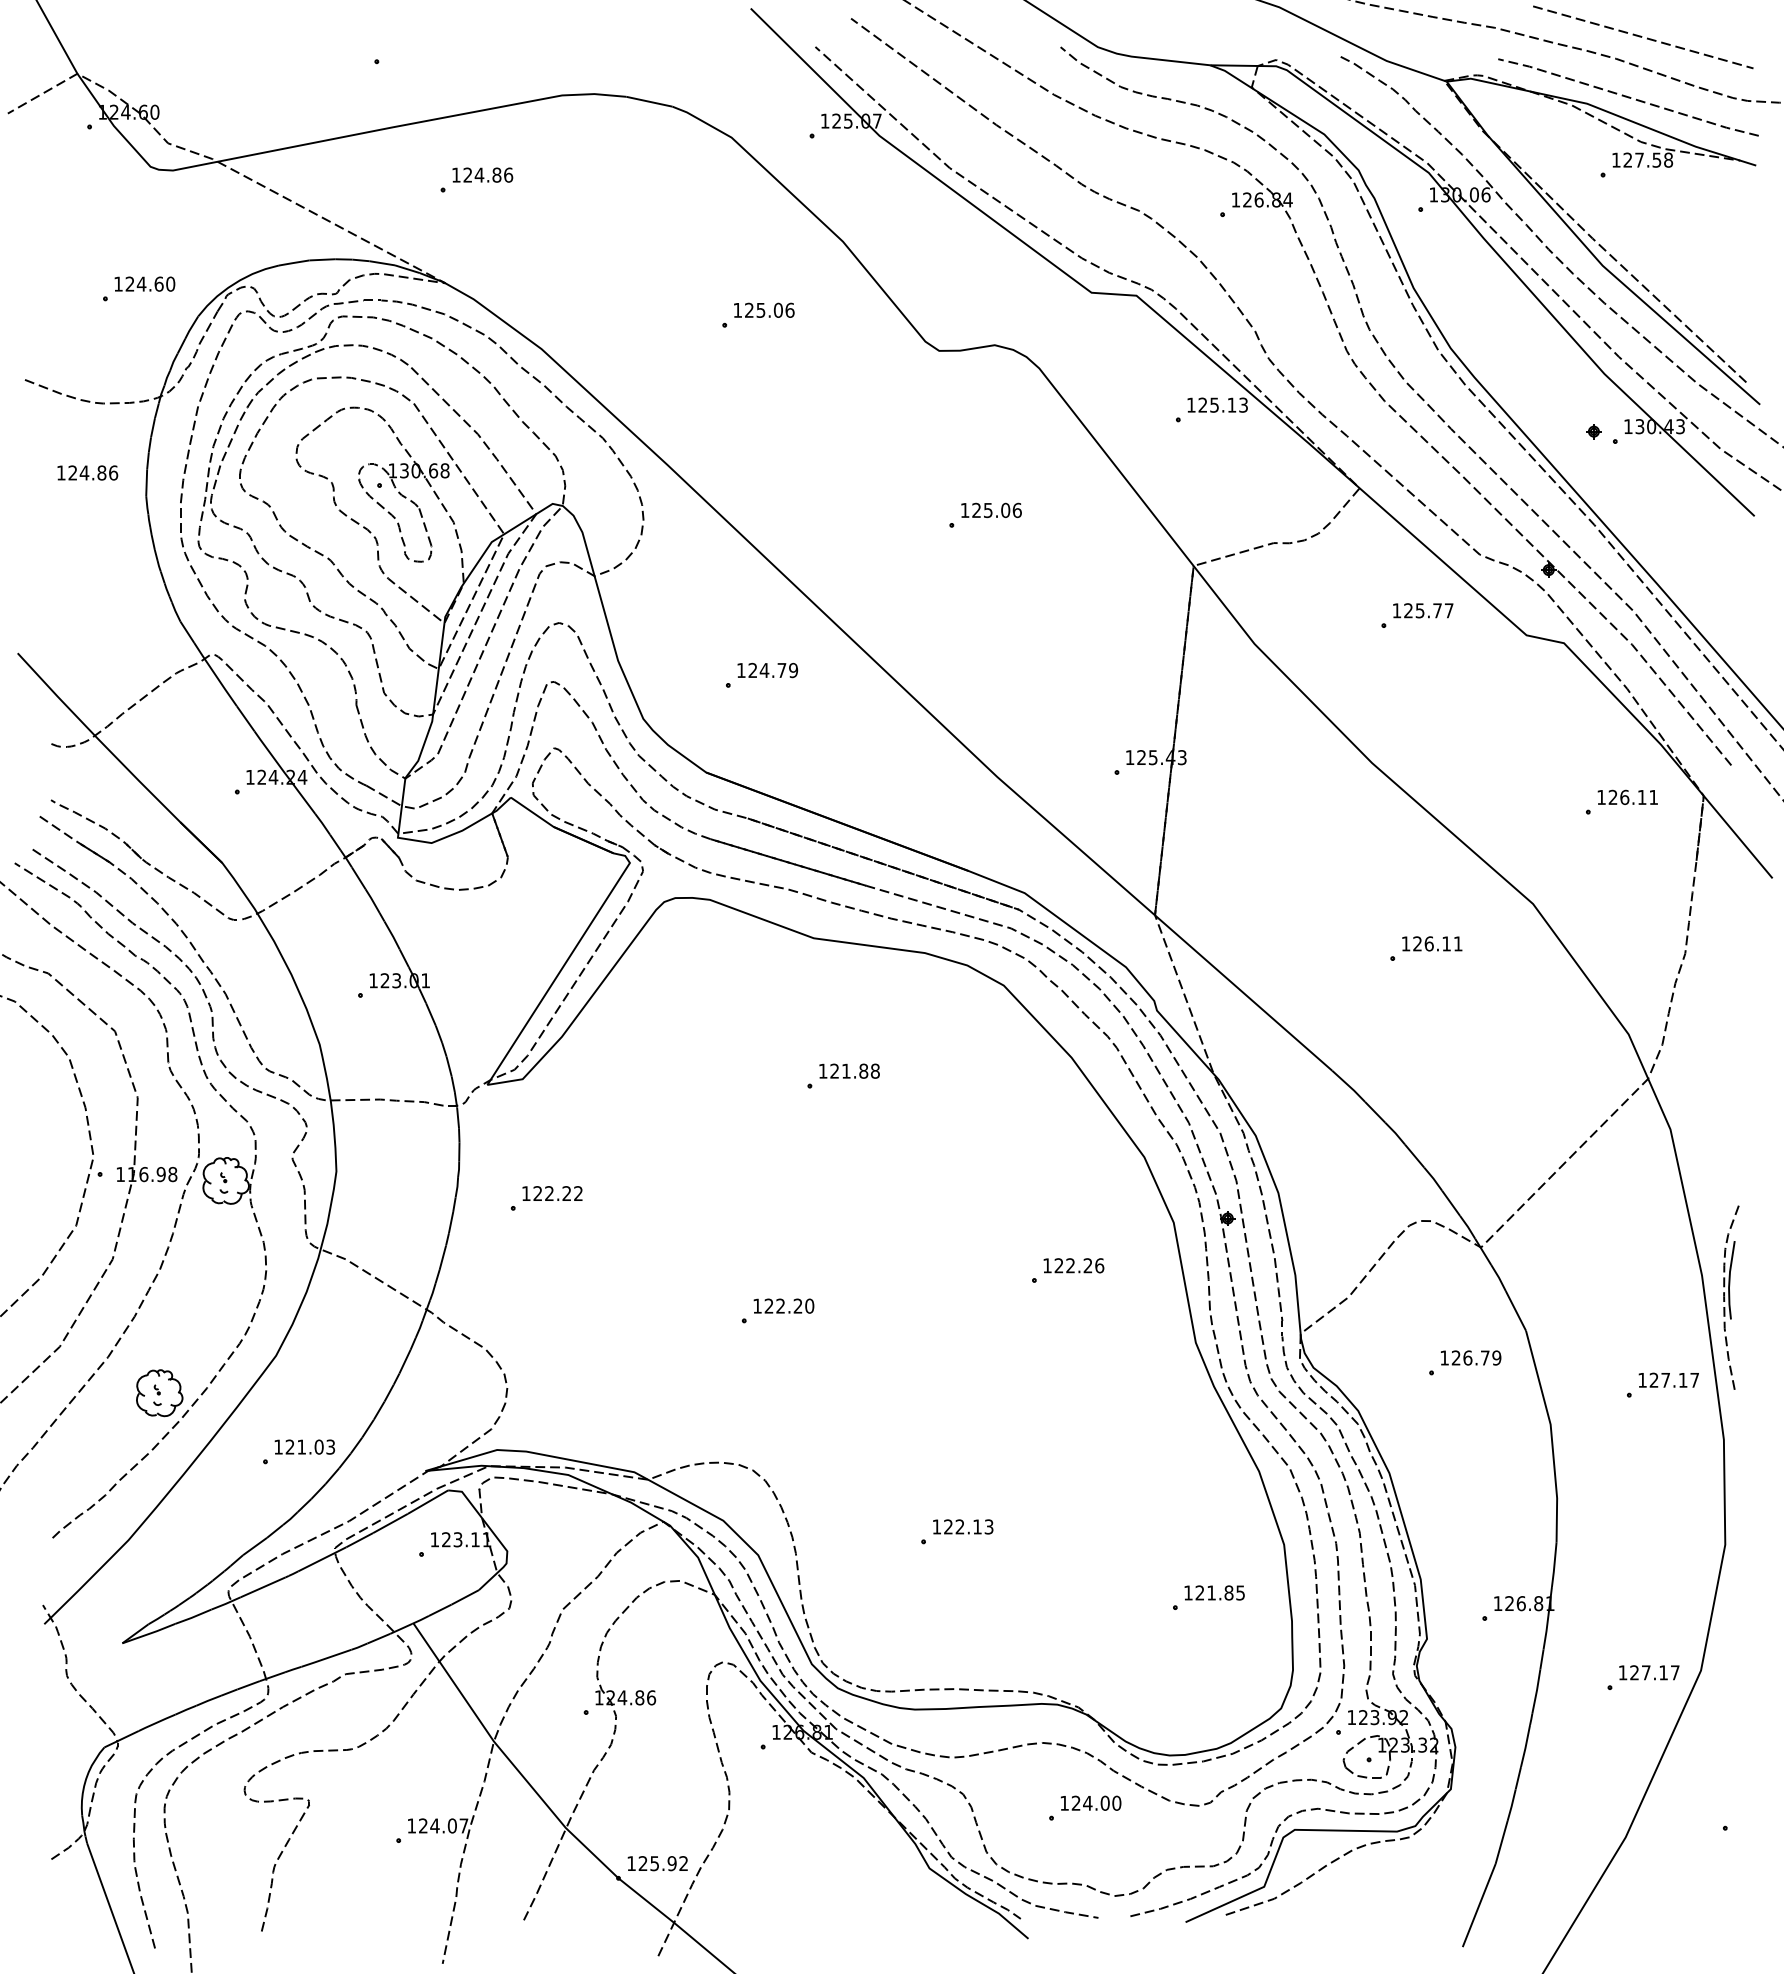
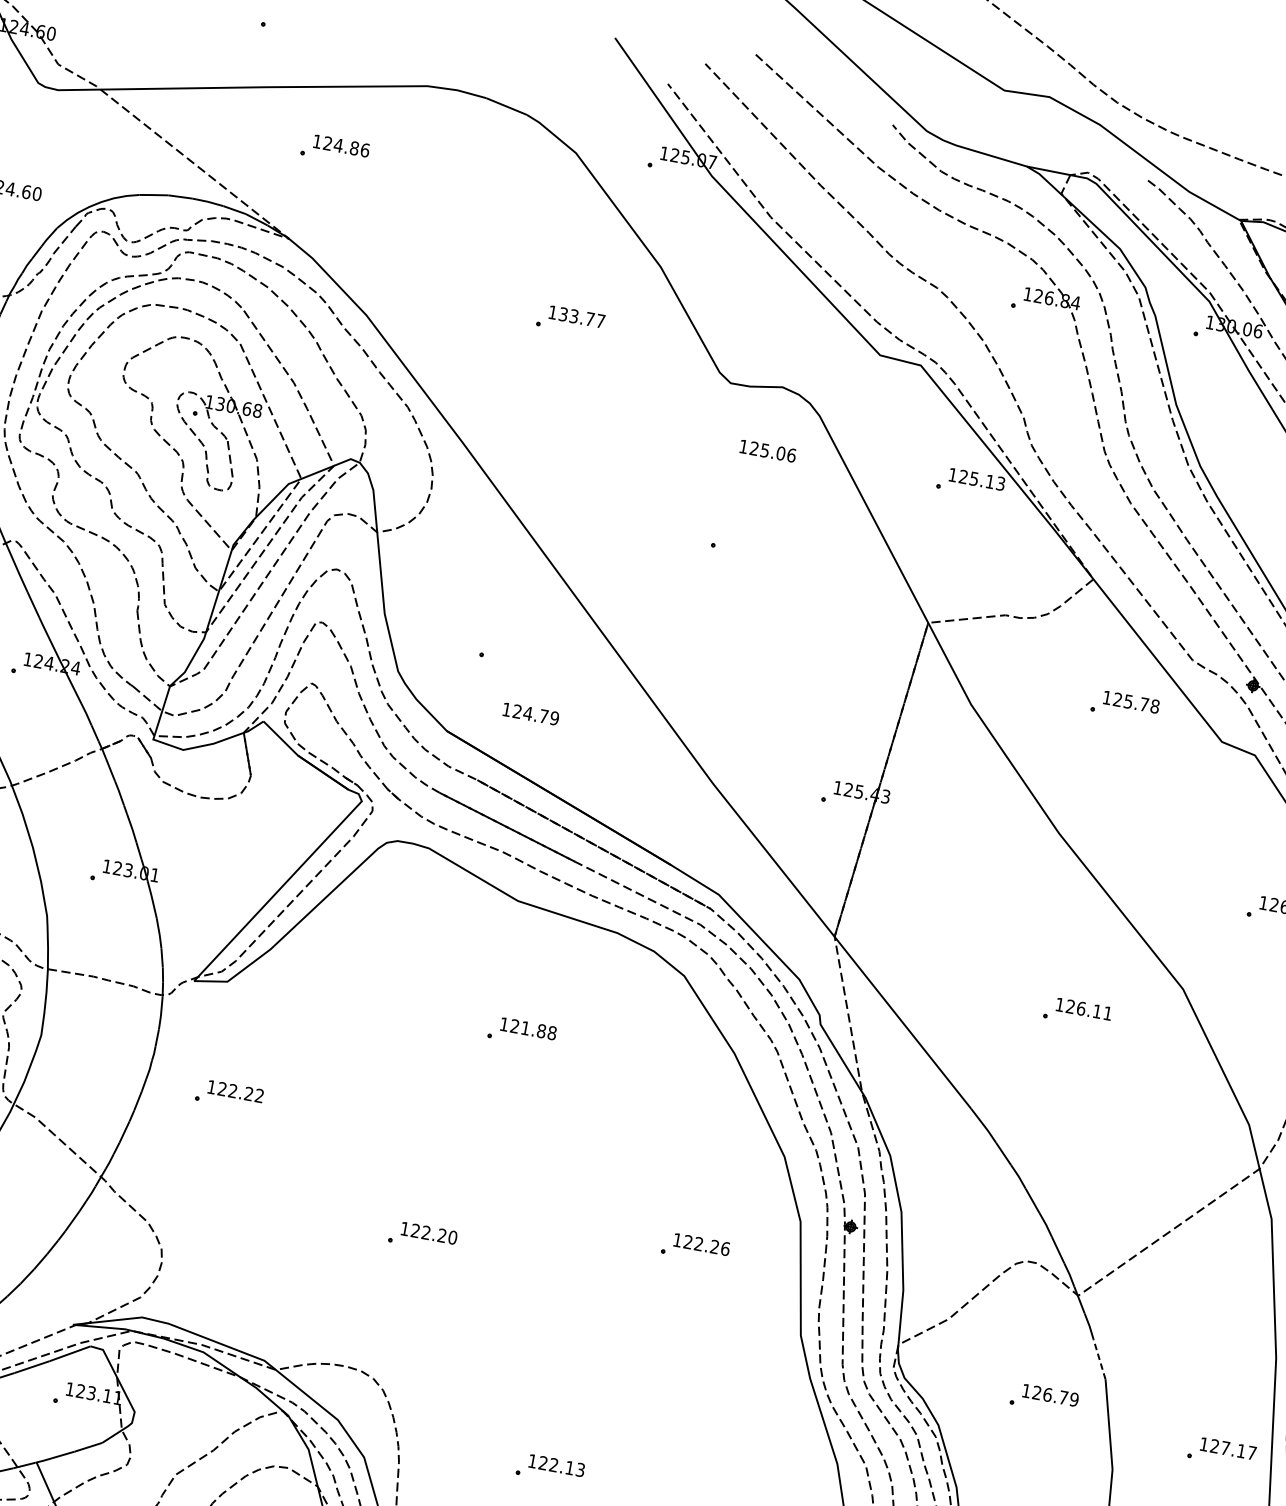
text: (769, 309) -> (582, 317), 125.06 -> 133.77
text: (991, 510) -> (767, 451), moved
text: (1448, 610) -> (1154, 706), 125.77 -> 125.78
text: (767, 670) -> (530, 714), moved
line: (1515, 1310) -> (1099, 1359), solid -> dashed

